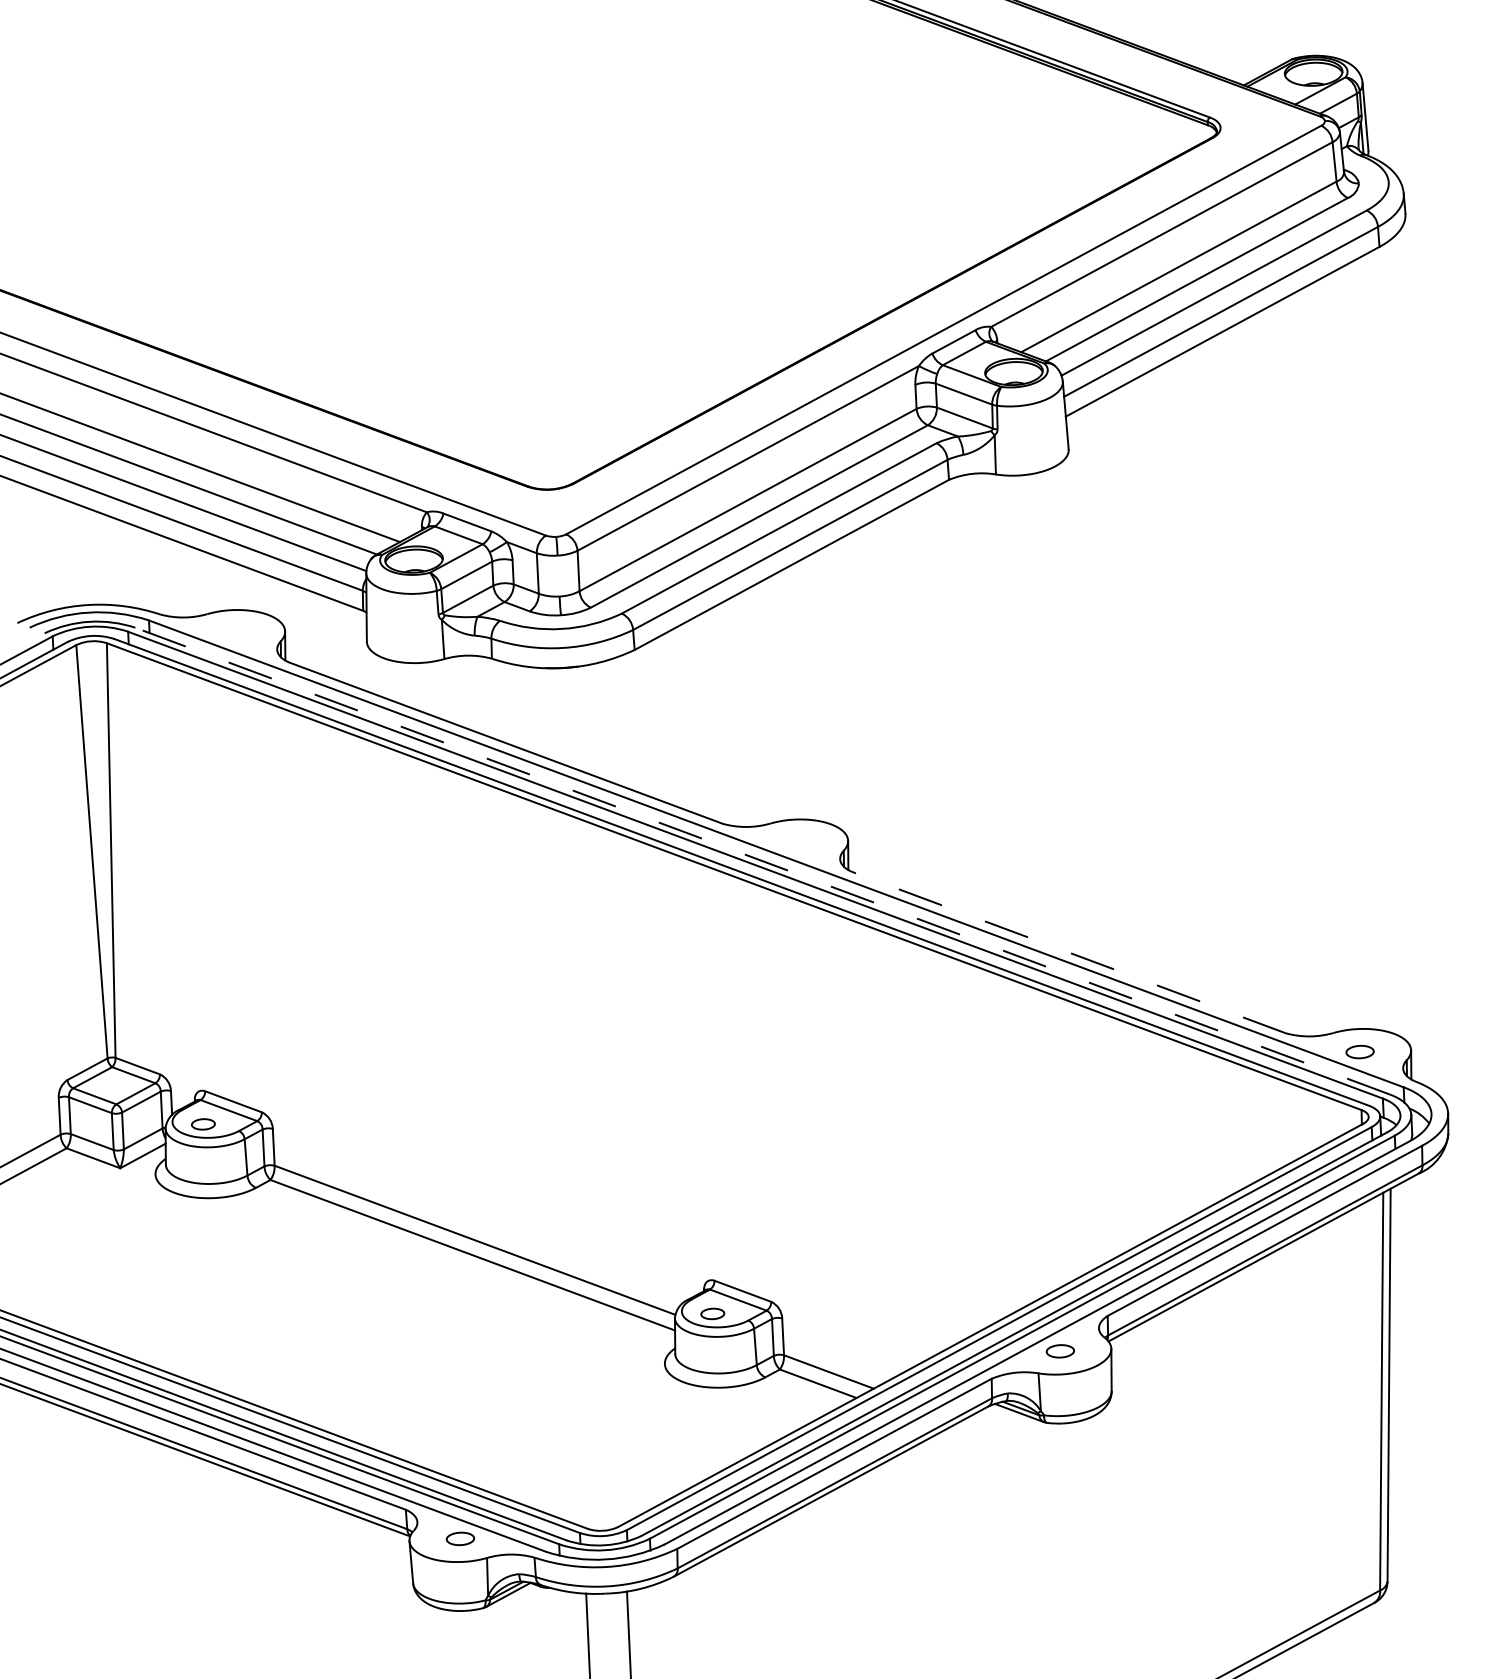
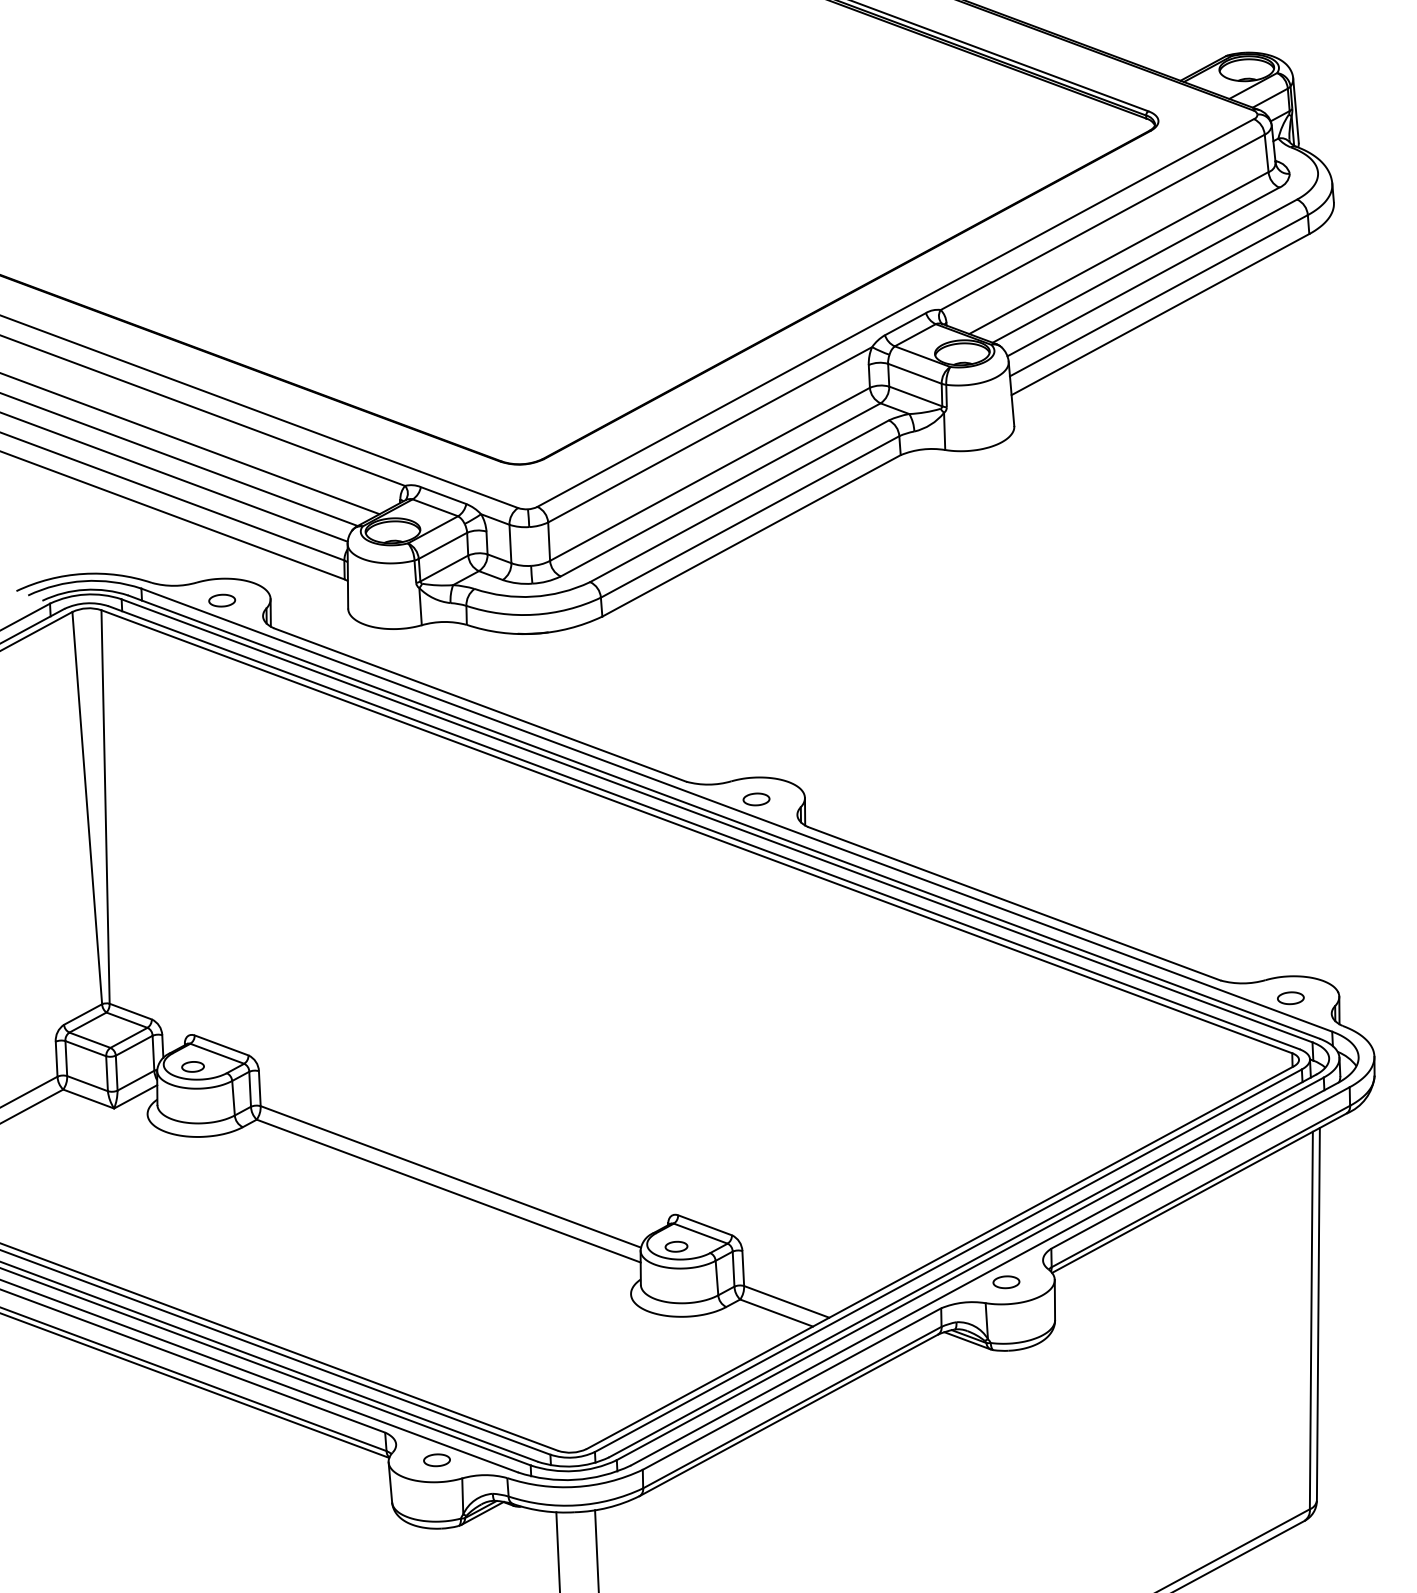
part: (233, 633) -> (221, 600), added
part: (796, 842) -> (755, 799), added
line: (762, 861) -> (723, 817), dashed -> solid
line: (1068, 952) -> (1014, 903), dashed -> solid

